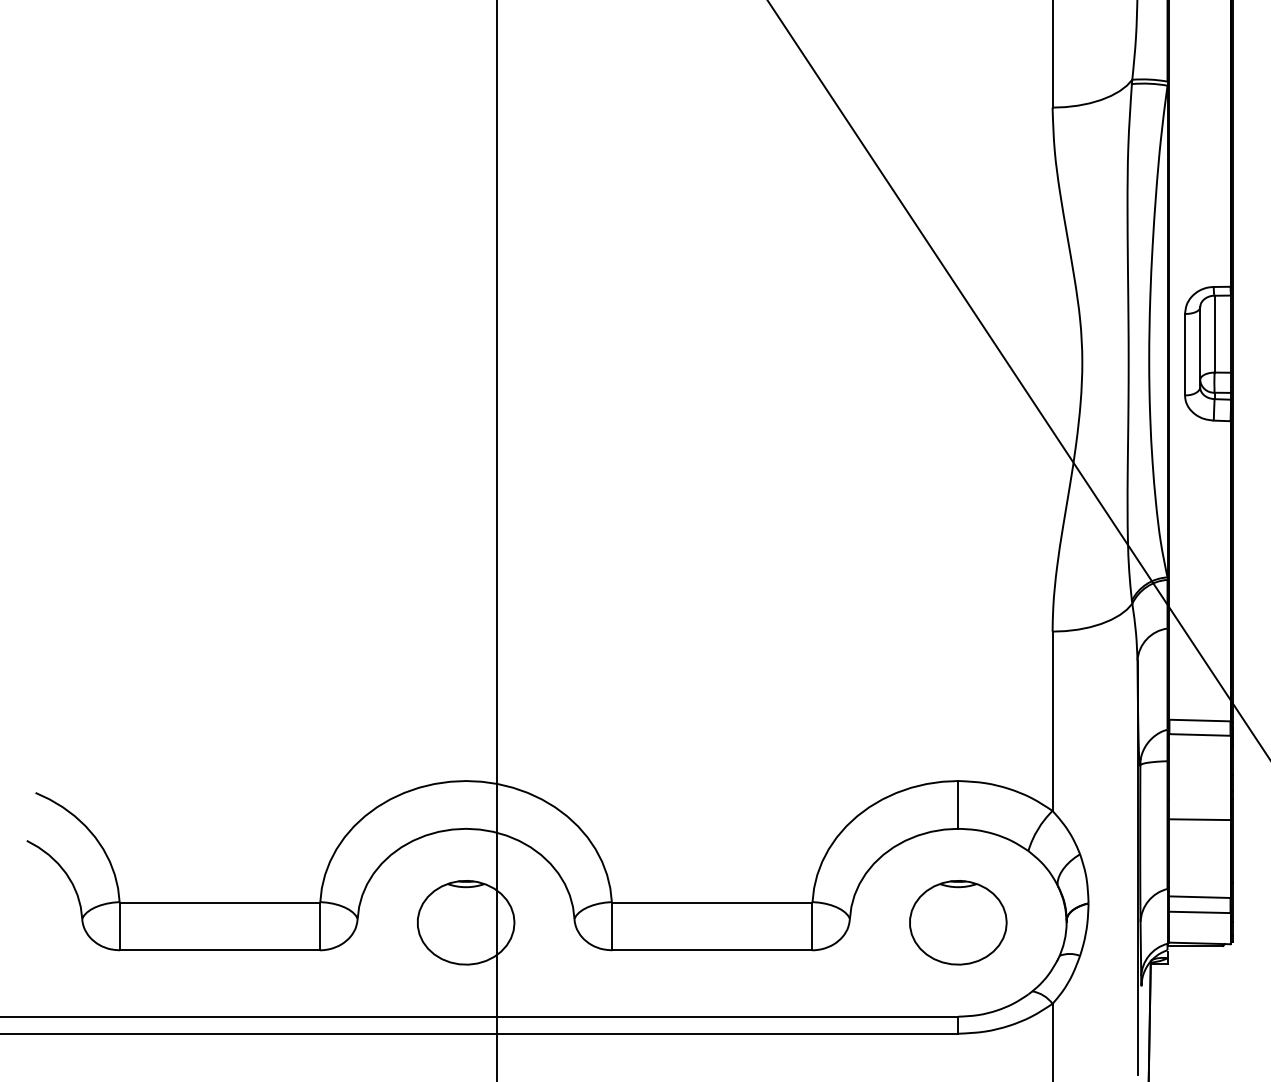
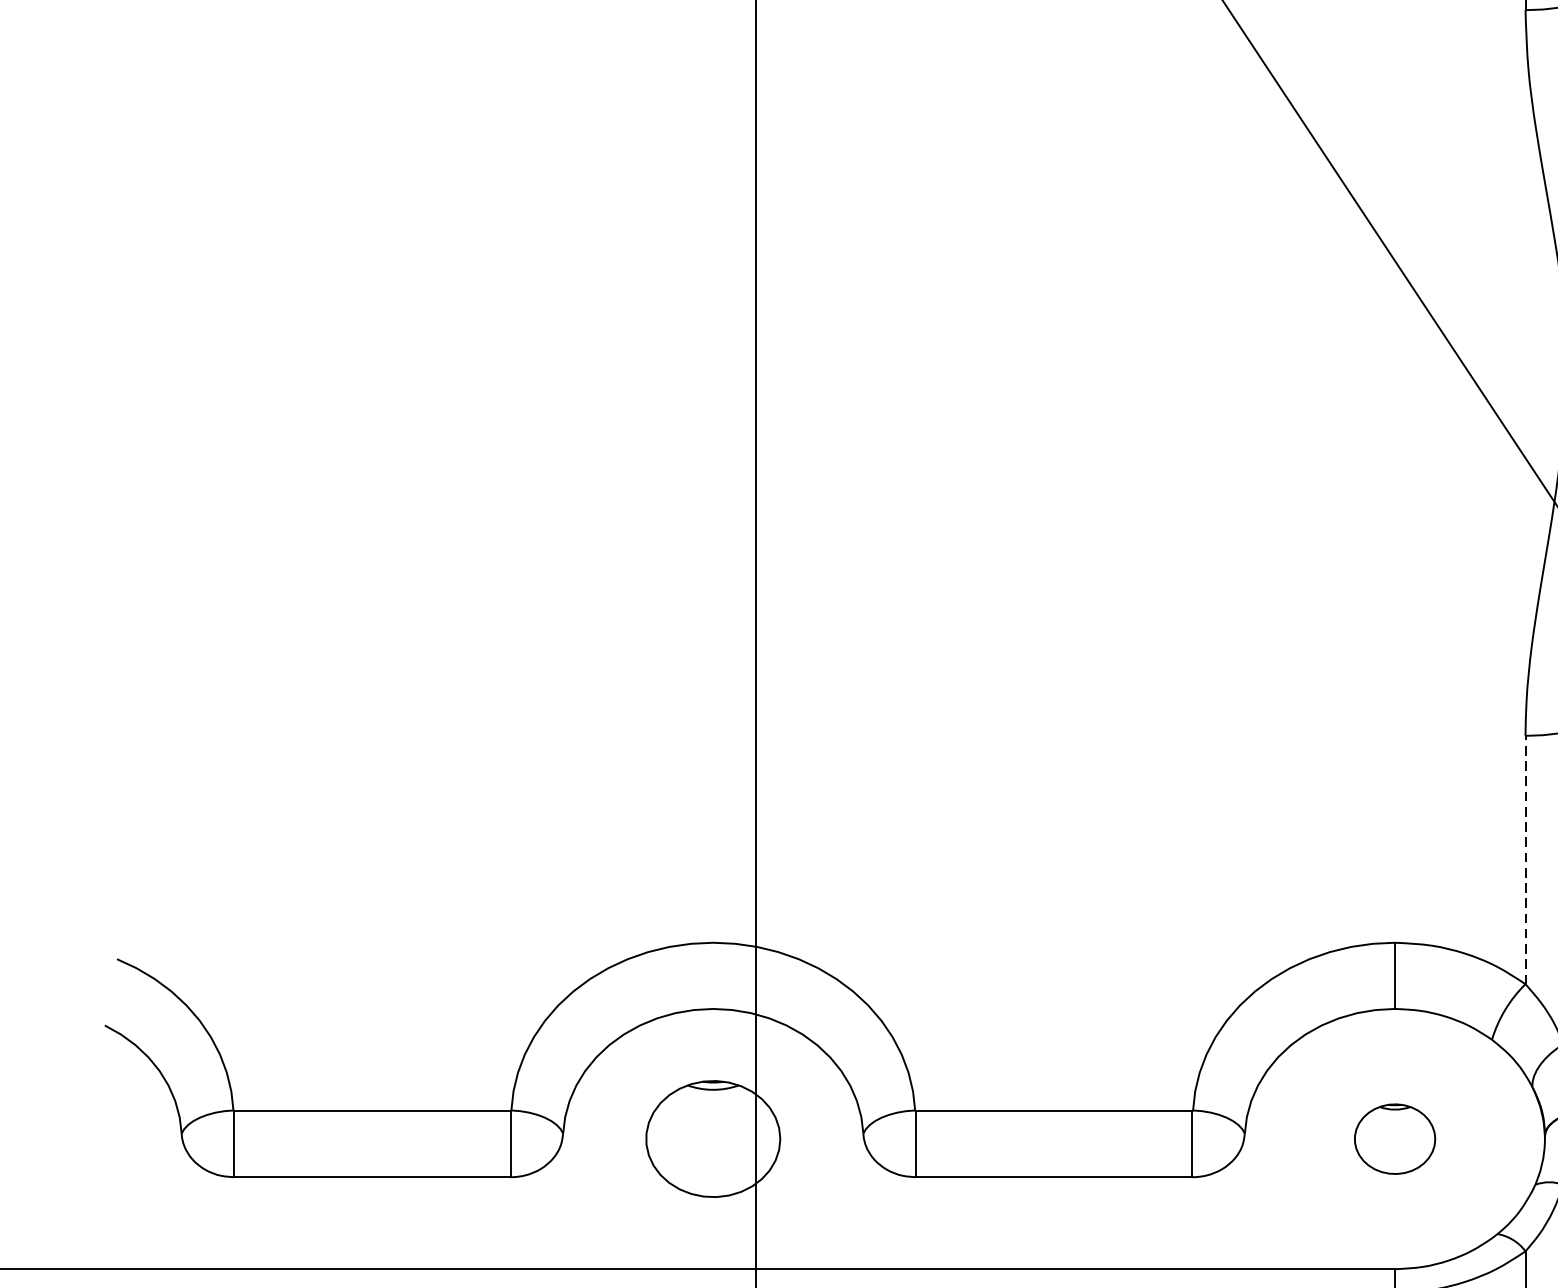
line: (1052, 721) -> (1525, 860), solid -> dashed
part: (958, 922) -> (1395, 1138), size x0.6

